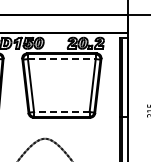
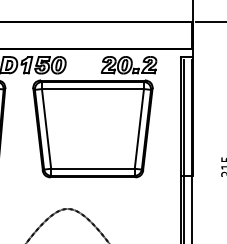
line: (61, 59) -> (92, 89), dashed -> solid
line: (61, 112) -> (92, 169), dashed -> solid

